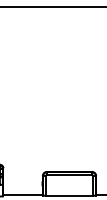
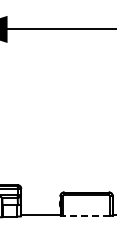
line: (69, 195) -> (86, 215), solid -> dashed

